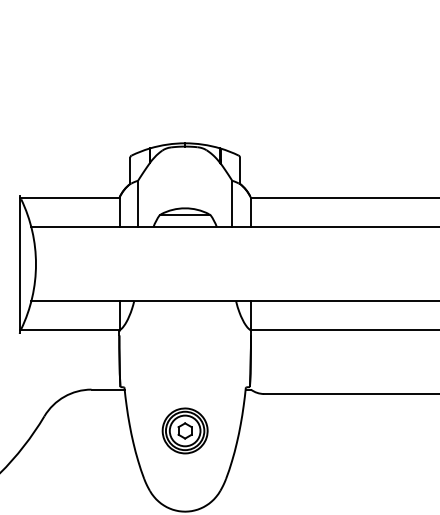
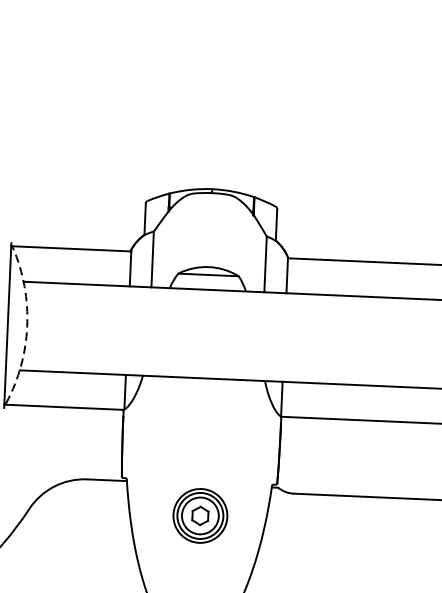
arc: (36, 264) -> (27, 326), solid -> dashed
part: (184, 430) -> (199, 515), moved

